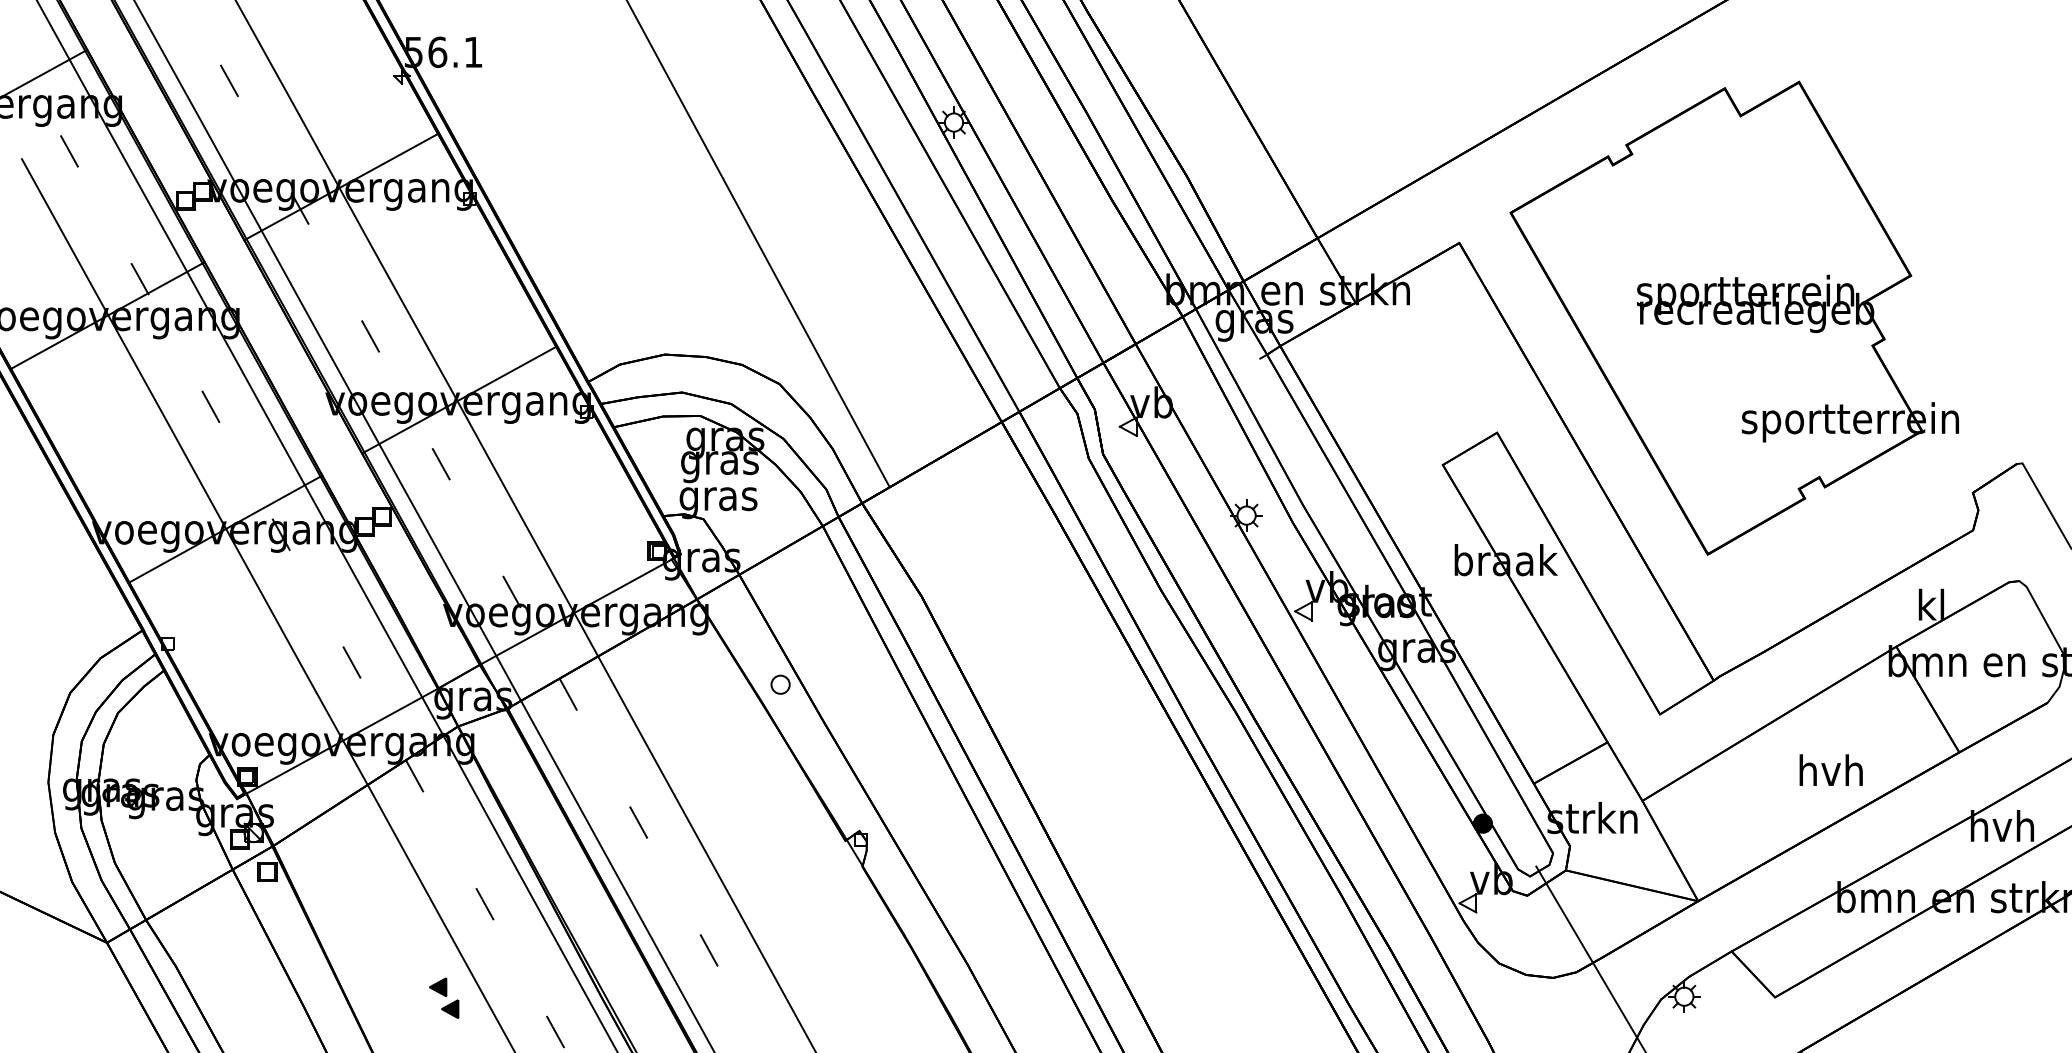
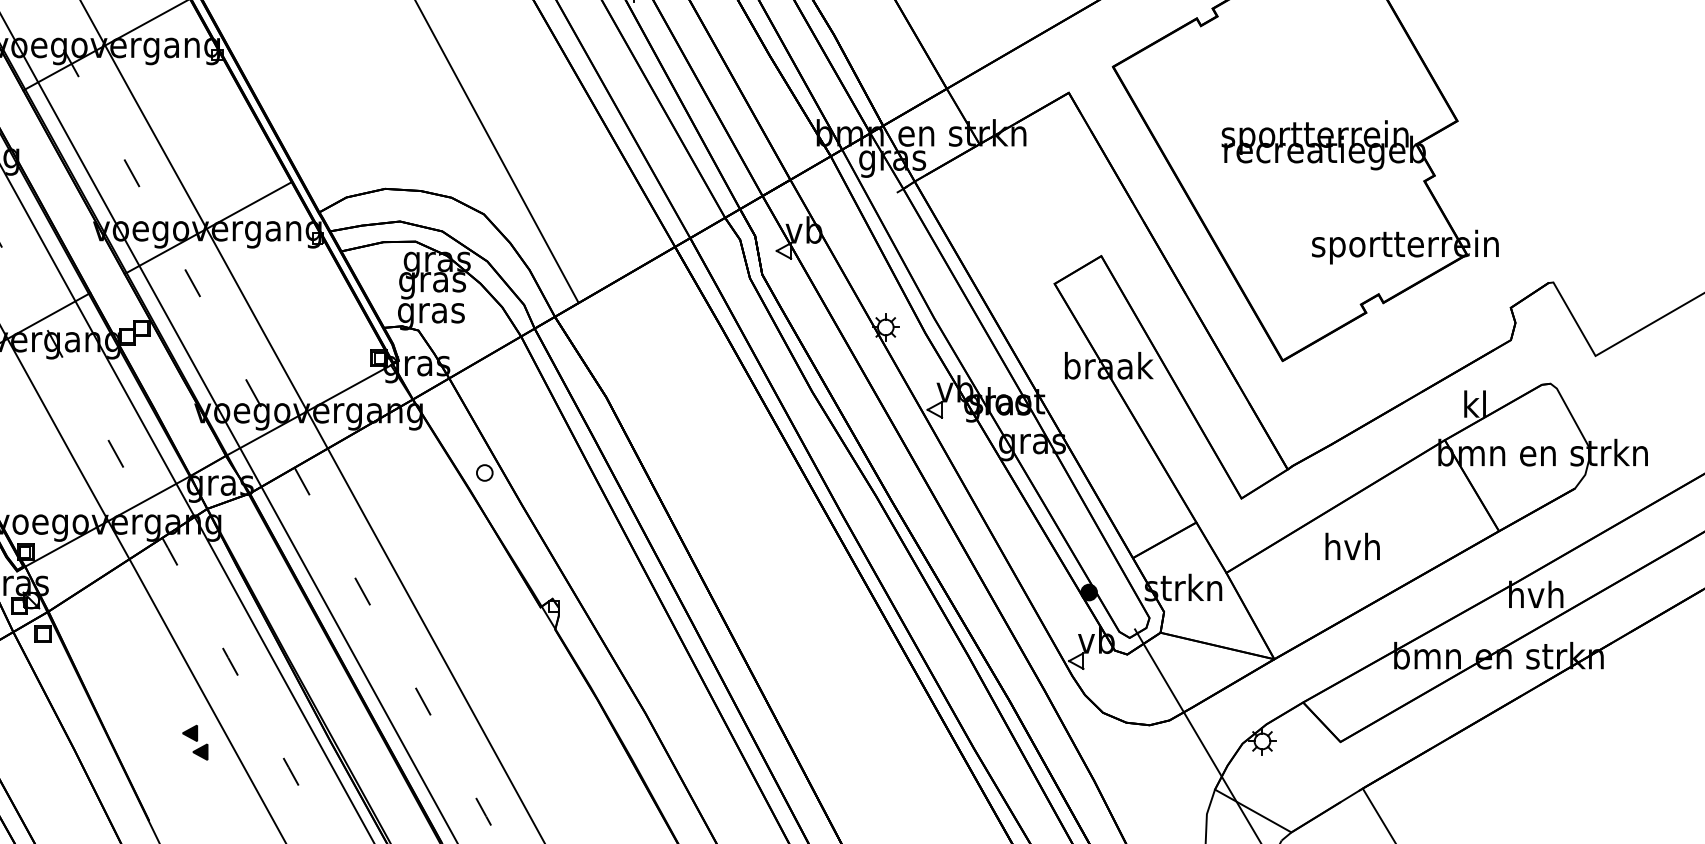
text: (1830, 769) -> (1352, 545), moved

